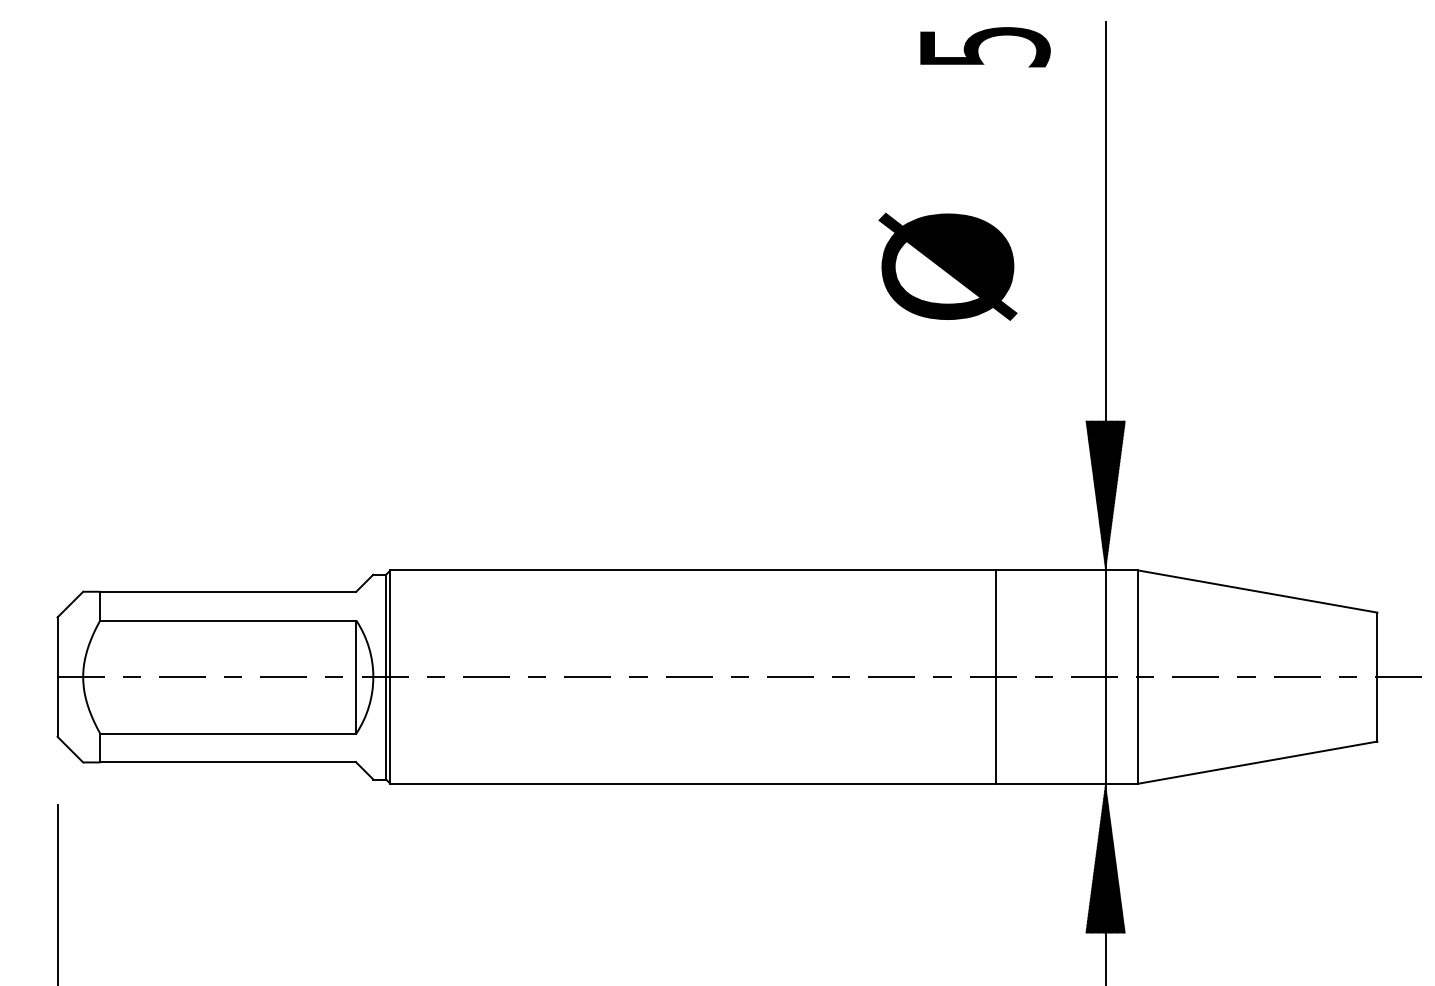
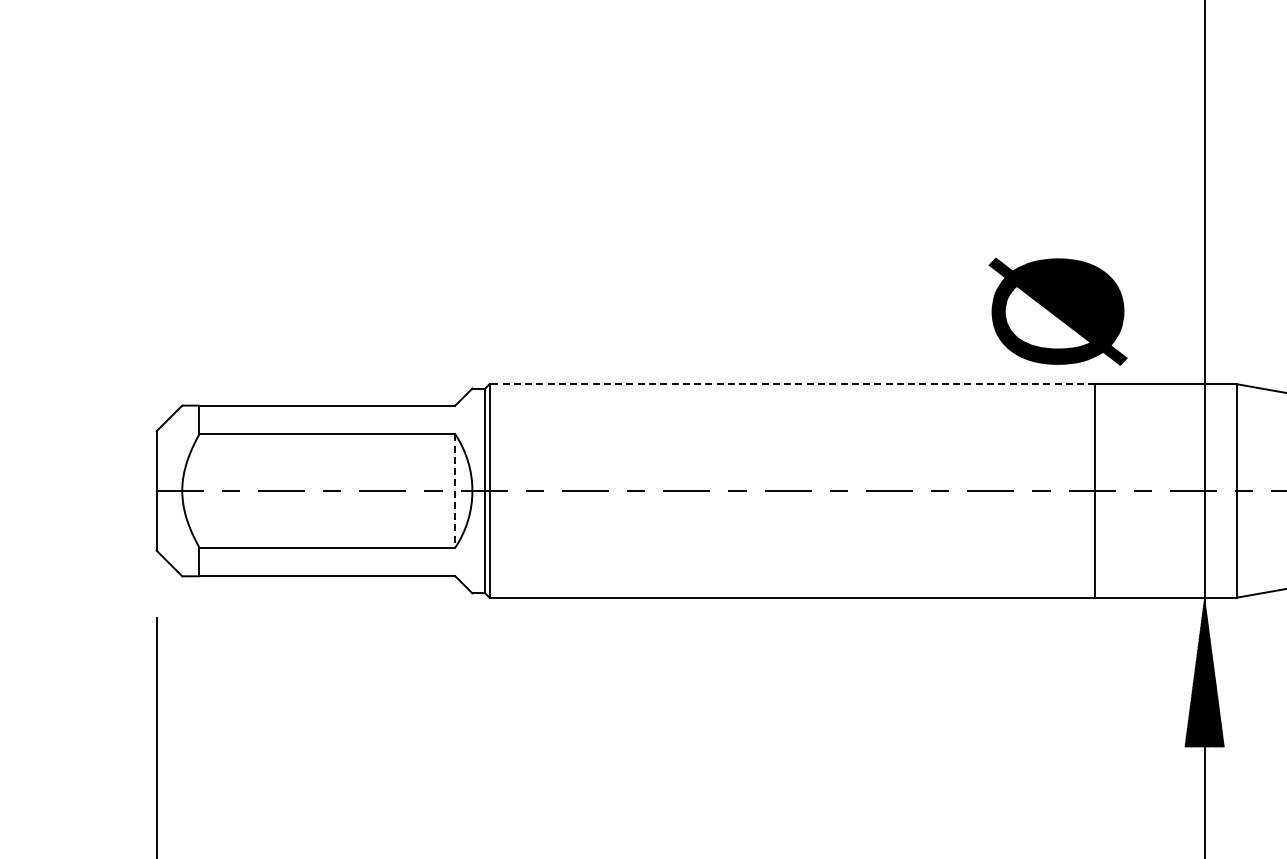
text: (947, 266) -> (1057, 311), moved
hatch: (1105, 495) -> (1204, 309), removed
line: (693, 570) -> (792, 384), solid -> dashed
line: (356, 677) -> (455, 491), solid -> dashed

